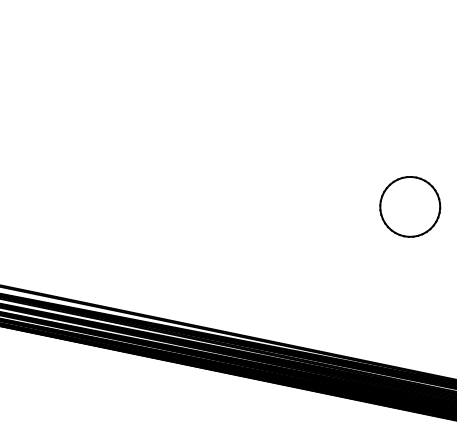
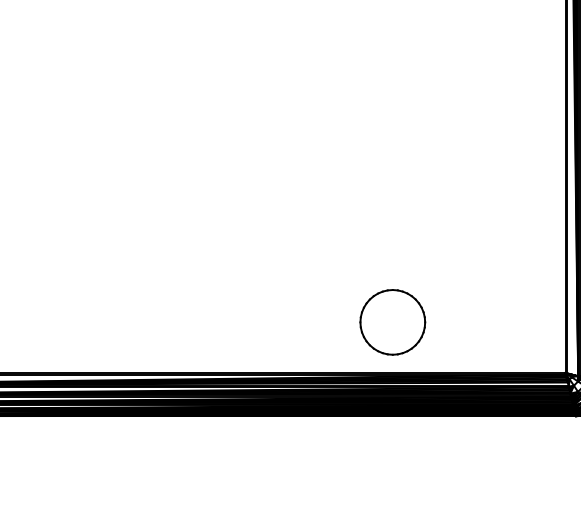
part: (409, 206) -> (392, 322), moved

